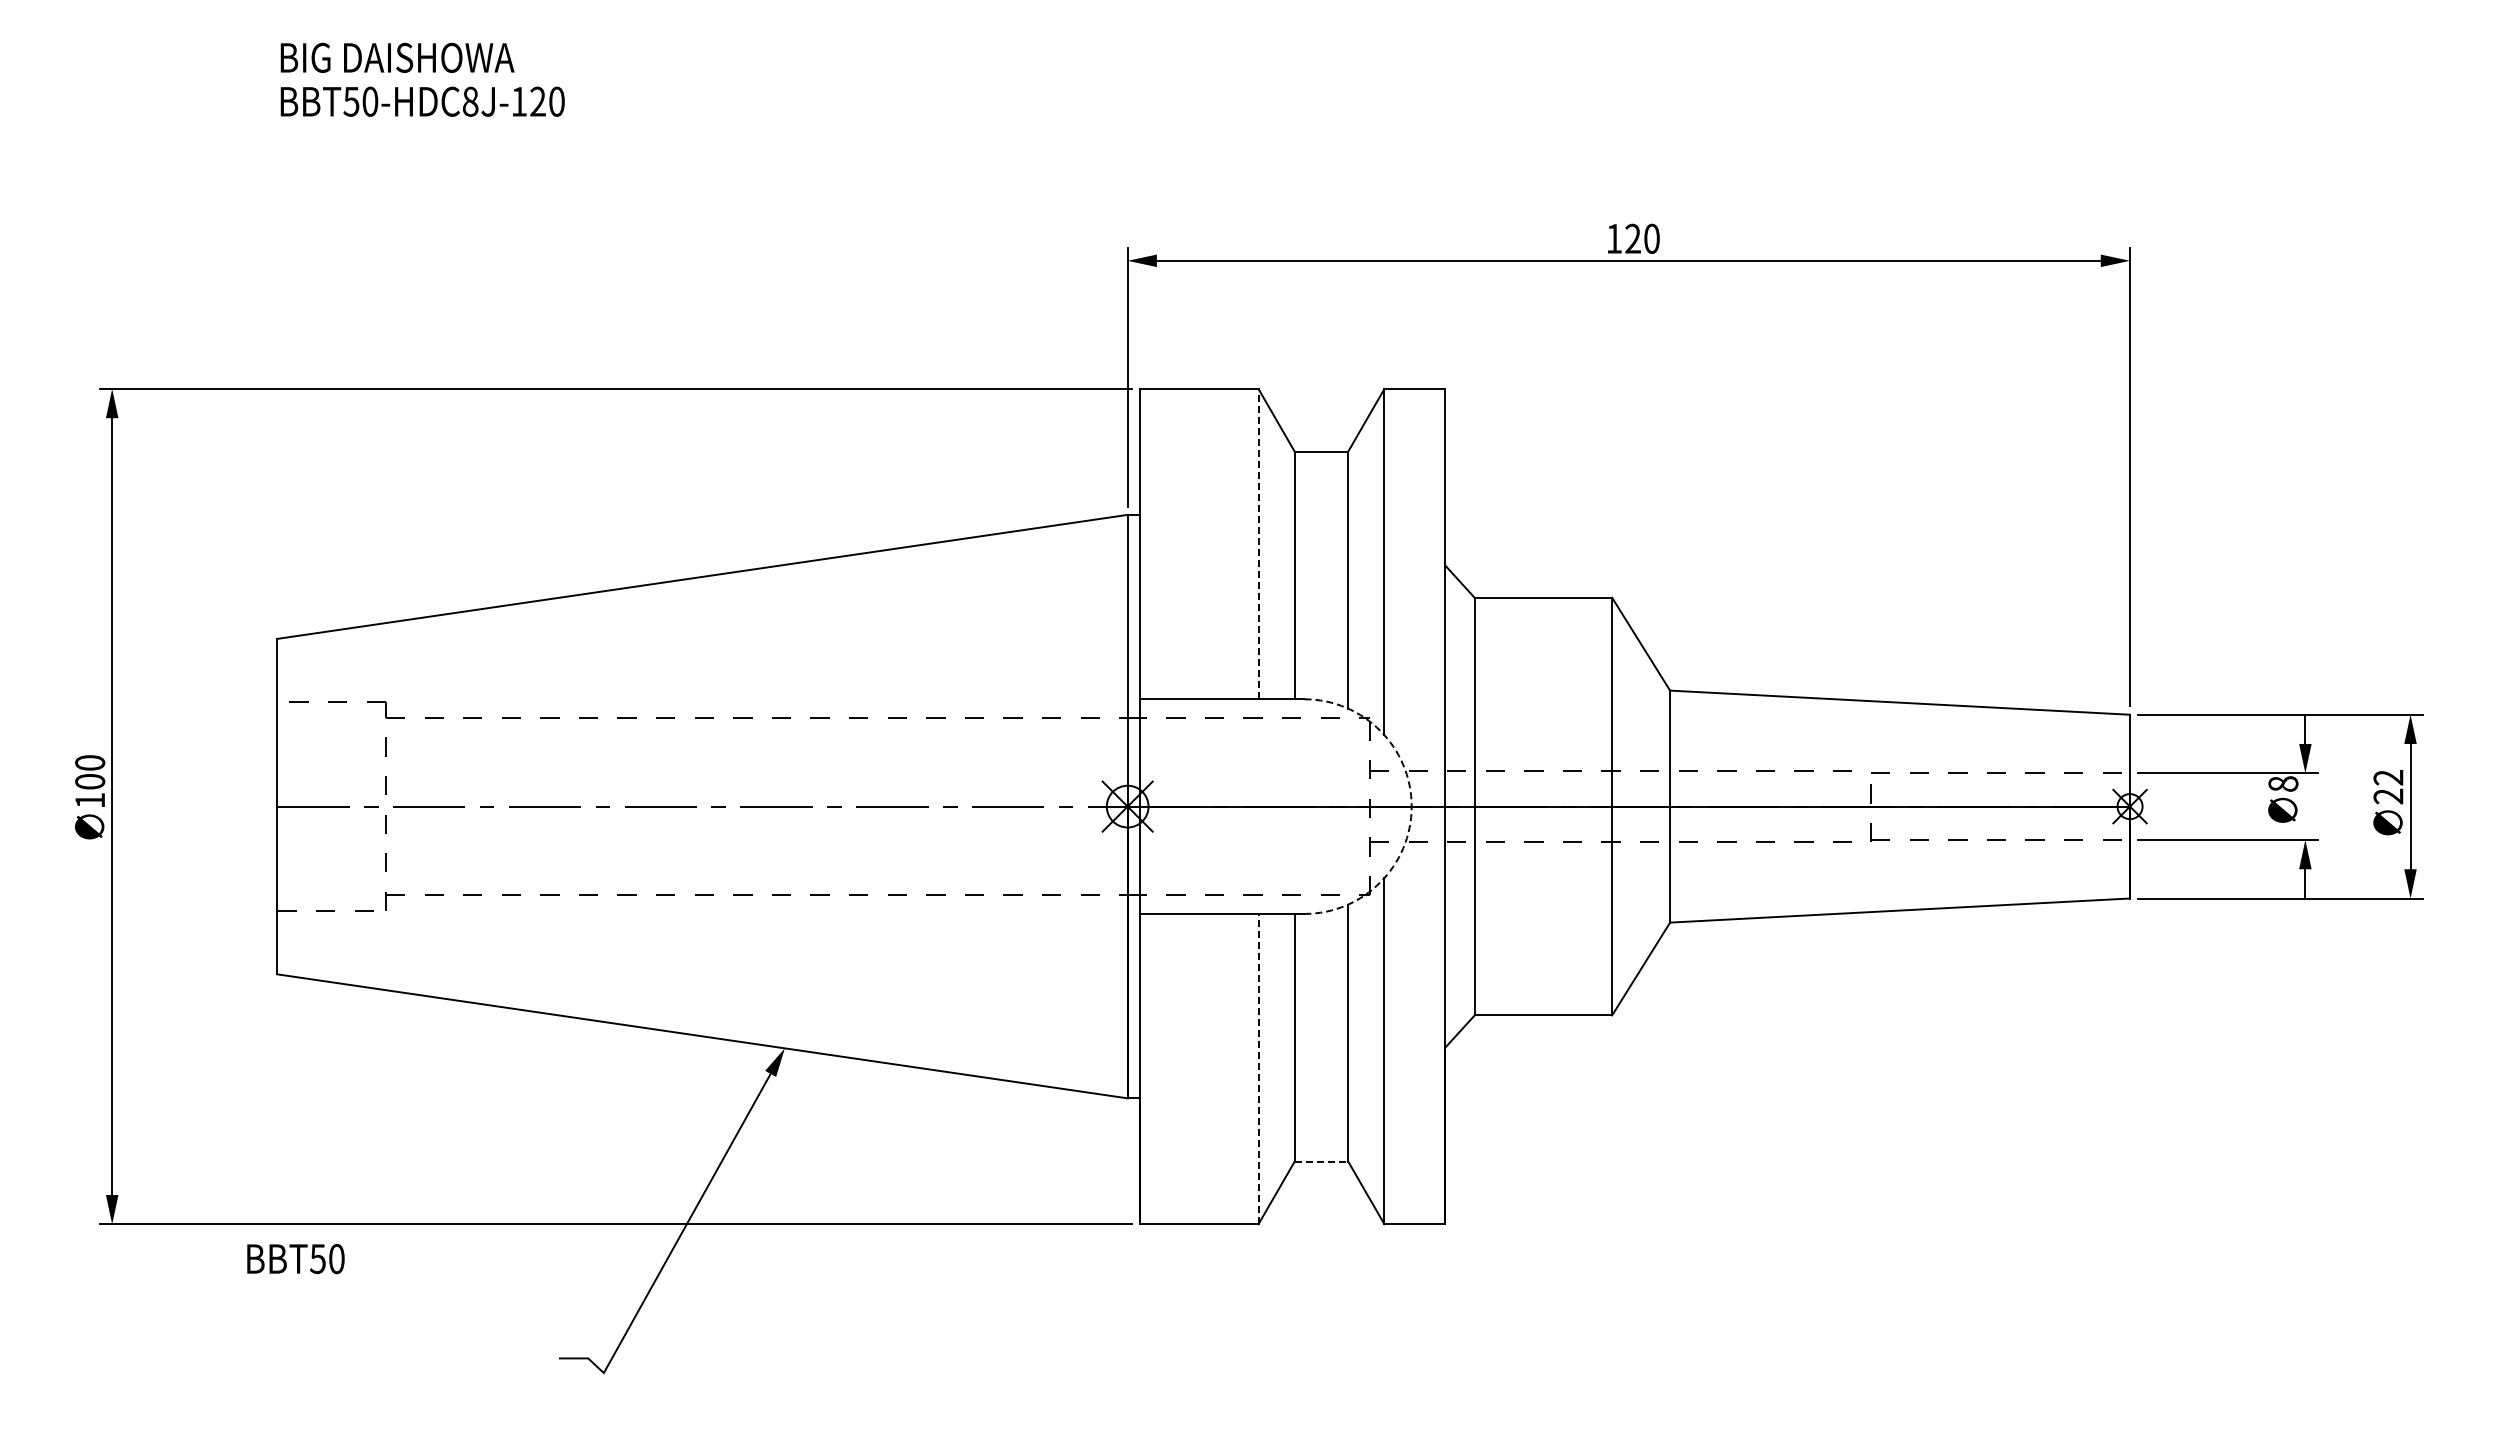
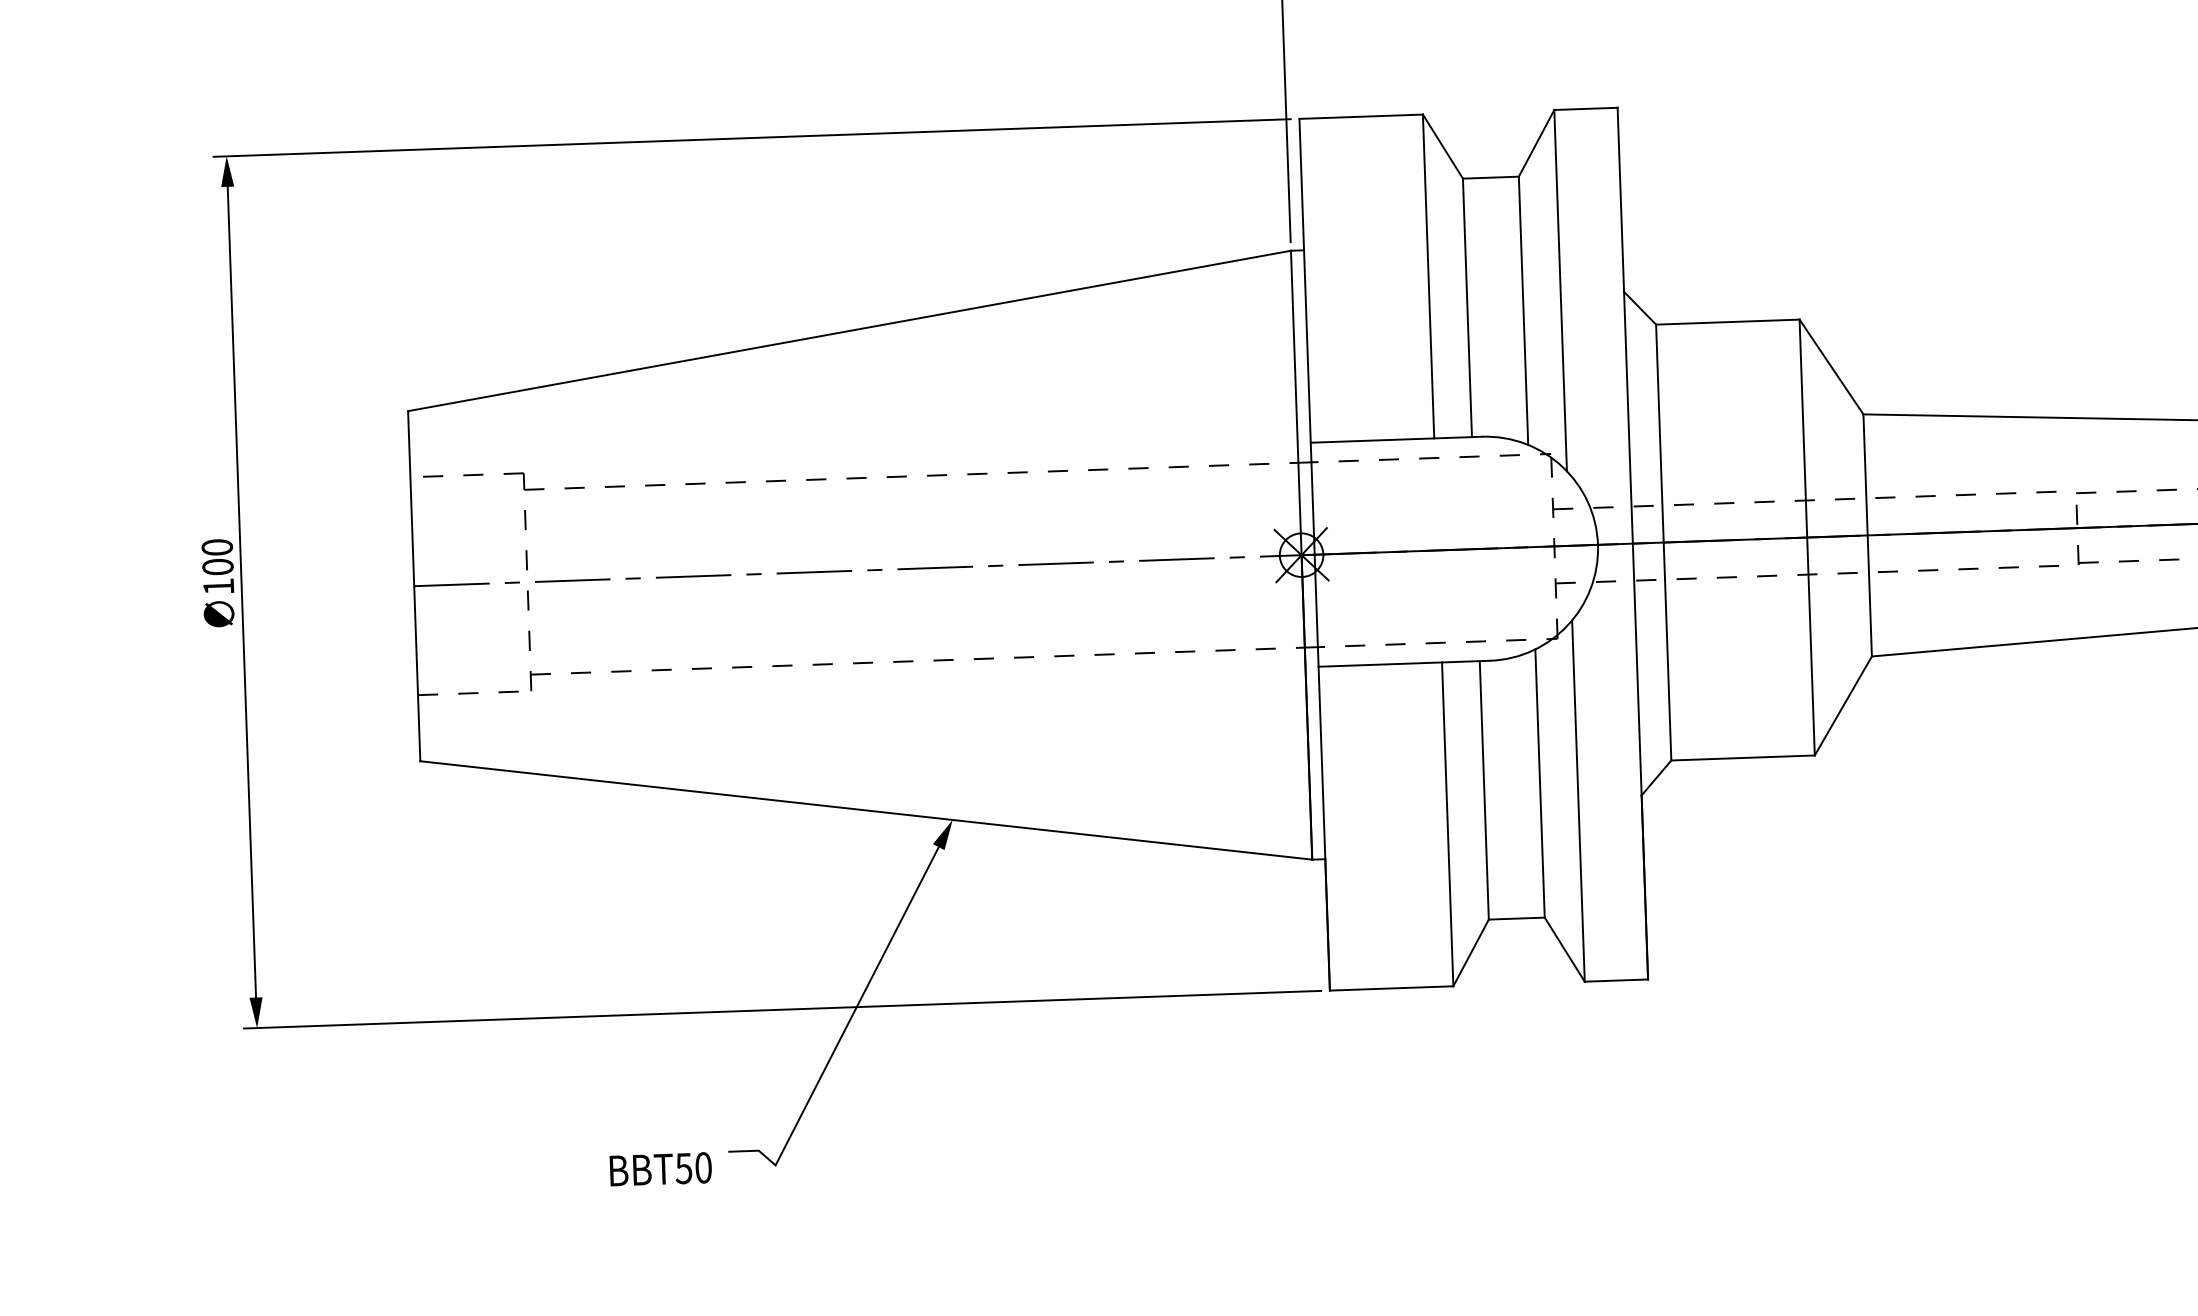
line: (1258, 543) -> (1428, 275), dashed -> solid
arc: (1411, 806) -> (1597, 544), dashed -> solid
line: (1258, 1068) -> (1447, 823), dashed -> solid
line: (1321, 1161) -> (1516, 918), dashed -> solid
text: (295, 1259) -> (660, 1169), moved

